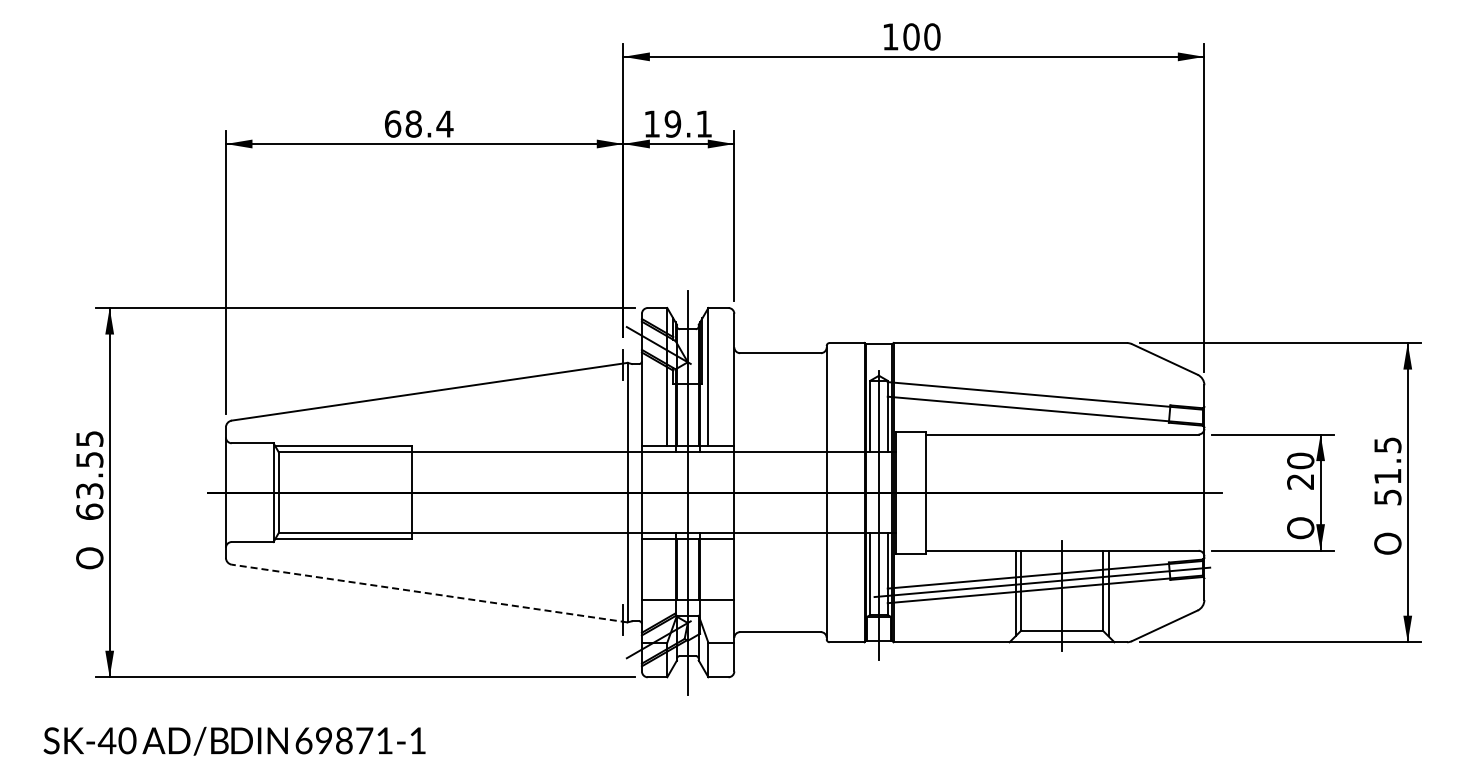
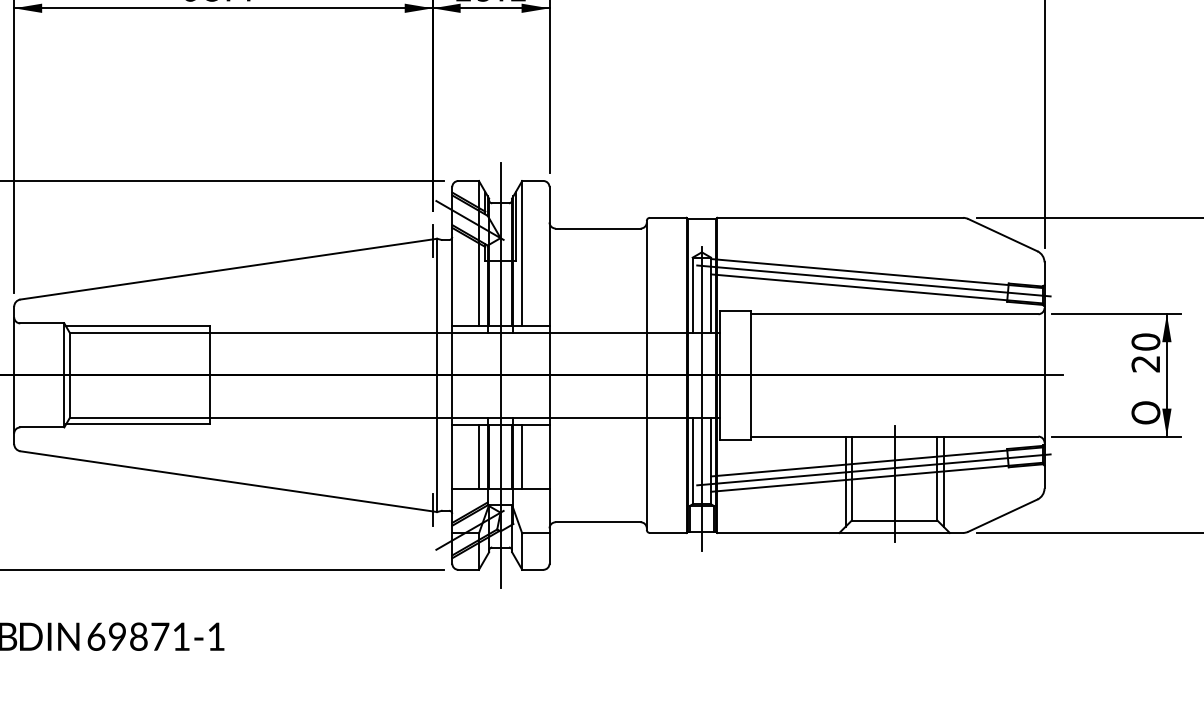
line: (1042, 402) -> (874, 280), added
line: (667, 569) -> (479, 456), added
line: (708, 569) -> (522, 456), added
line: (429, 593) -> (228, 481), dashed -> solid

